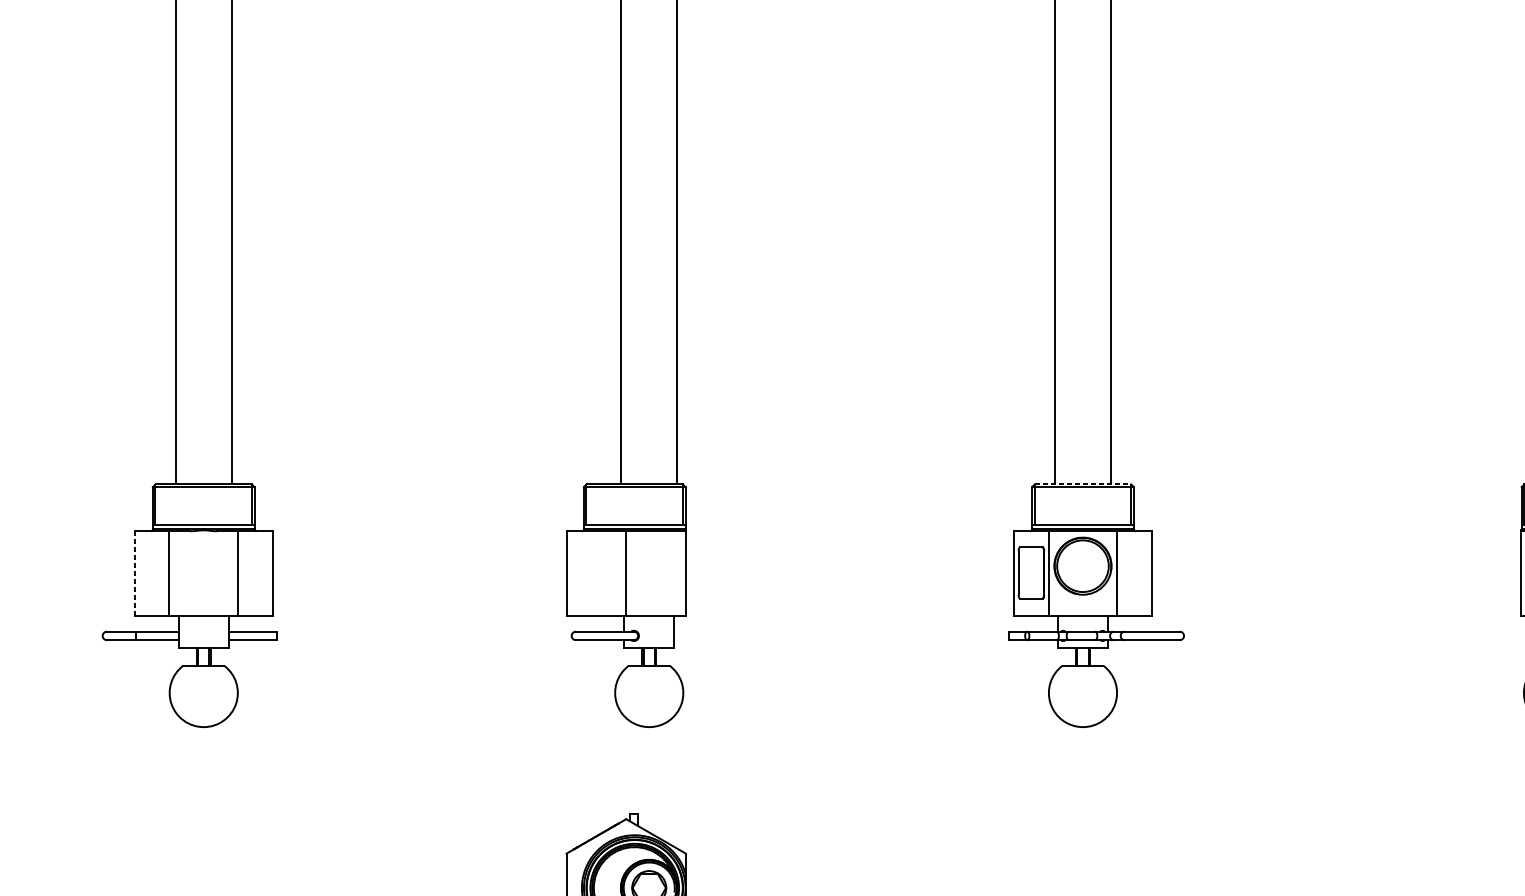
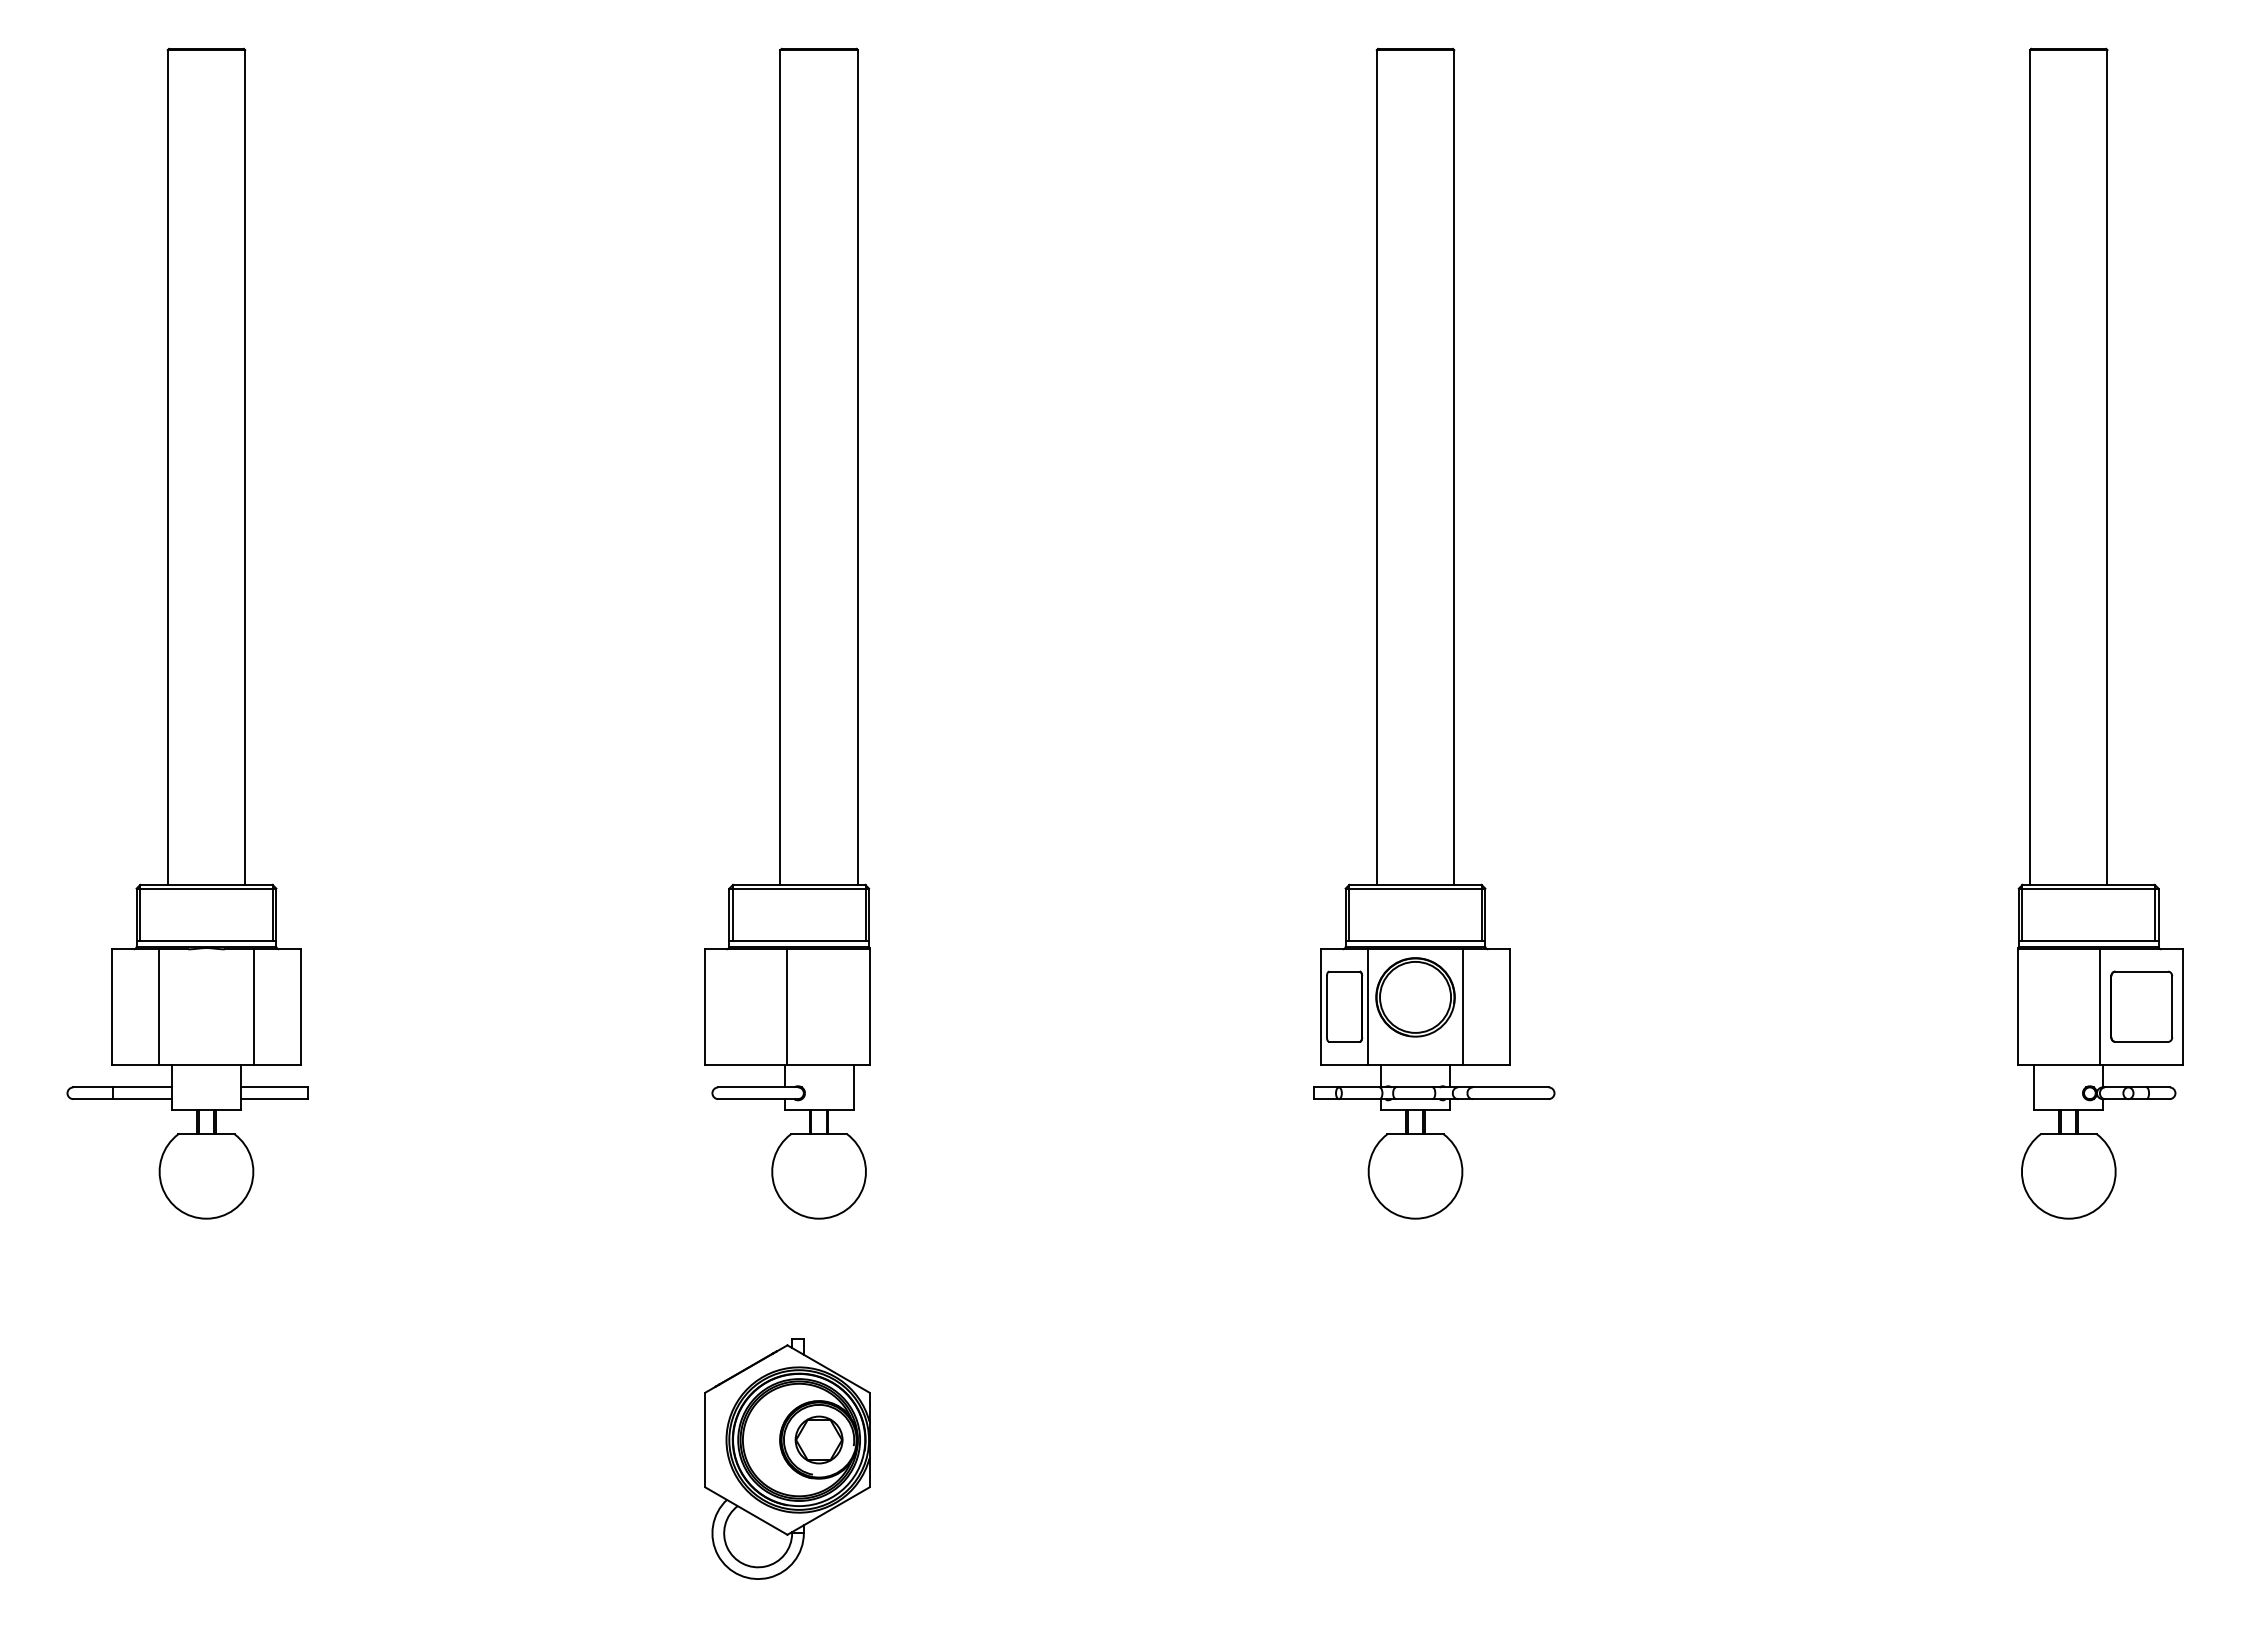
line: (1083, 484) -> (1416, 884), dashed -> solid
line: (134, 572) -> (111, 1006), dashed -> solid

